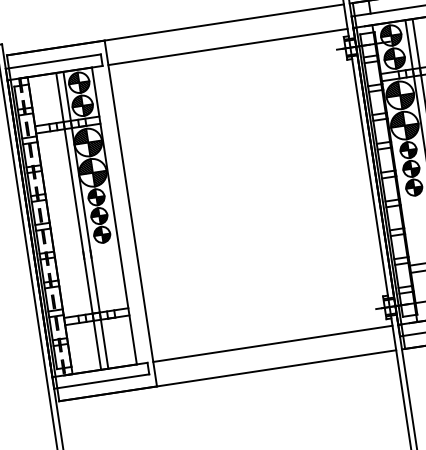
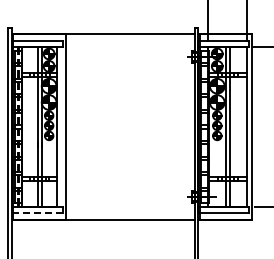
line: (226, 48) -> (129, 47), removed
line: (271, 343) -> (129, 206), removed
line: (102, 382) -> (37, 213), solid -> dashed

